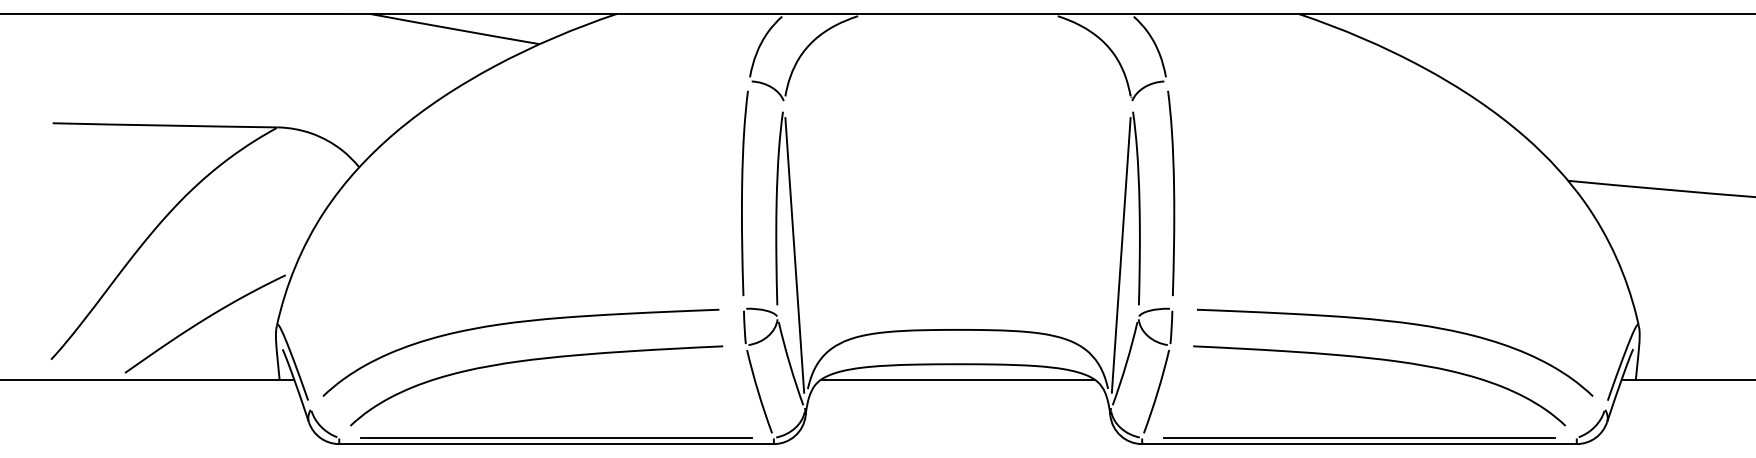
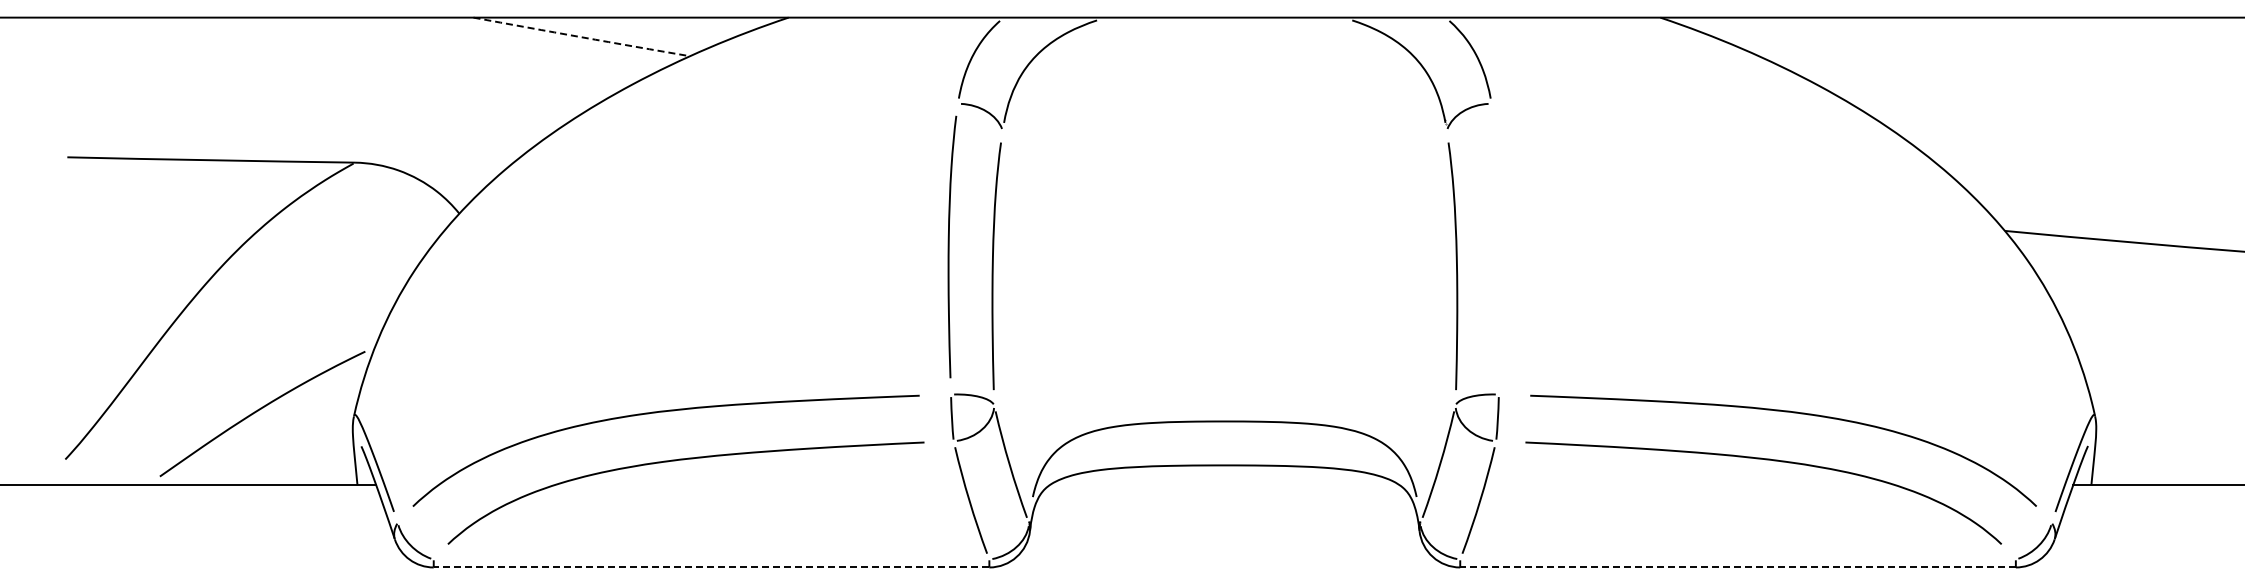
arc: (454, 29) -> (581, 37), solid -> dashed
curve: (1173, 193) -> (1500, 246), removed
line: (795, 254) -> (1016, 325), removed
line: (1121, 254) -> (1433, 325), removed
line: (957, 379) -> (1224, 485), removed
line: (556, 437) -> (711, 559), removed
line: (1359, 437) -> (1738, 559), removed
line: (556, 444) -> (711, 567), solid -> dashed
line: (1359, 444) -> (1738, 567), solid -> dashed

